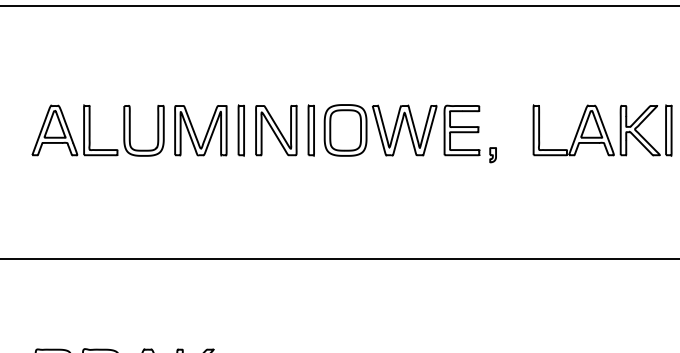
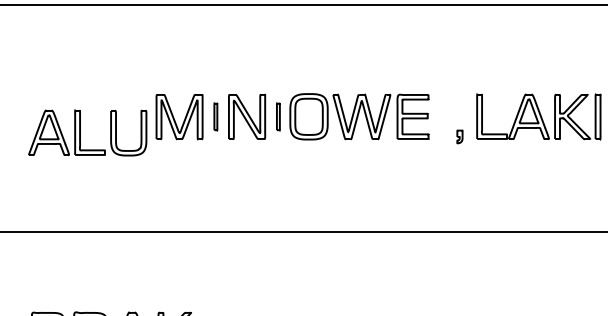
part: (90, 130) -> (80, 132), moved
part: (241, 130) -> (215, 116), size x0.6
part: (311, 130) -> (278, 116), size x0.6
part: (492, 154) -> (459, 136), moved

